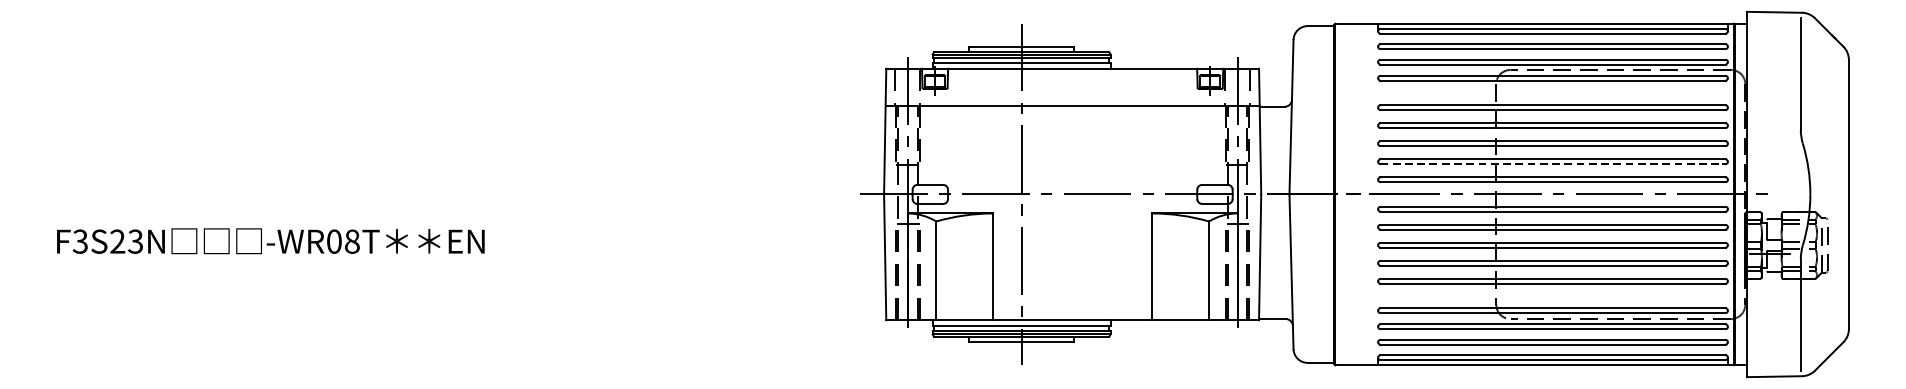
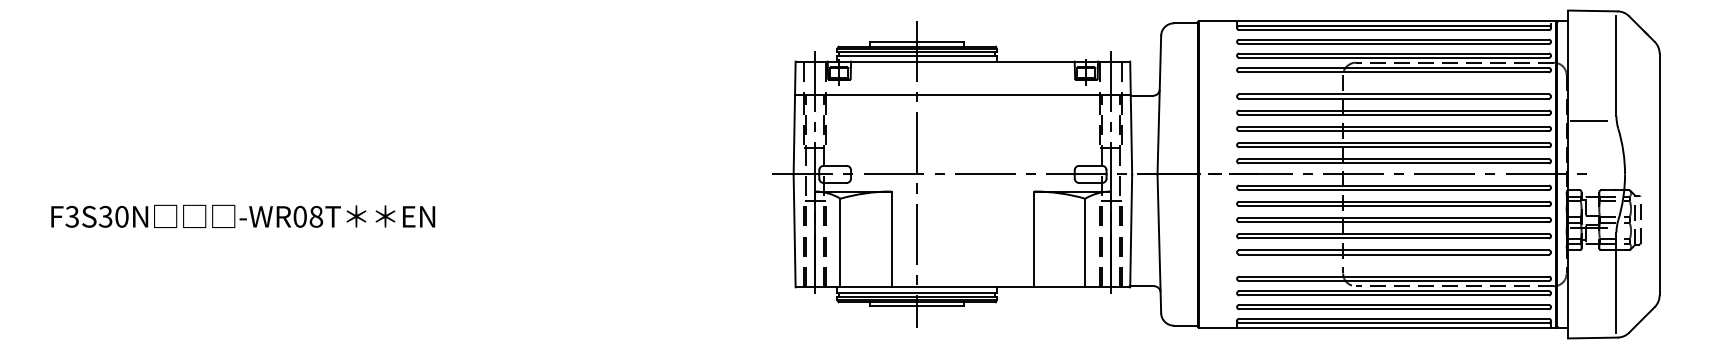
line: (1770, 134) -> (1589, 120), added
line: (1553, 164) -> (1394, 147), dashed -> solid
text: (126, 241) -> (113, 216), F3S23N -> F3S30N

